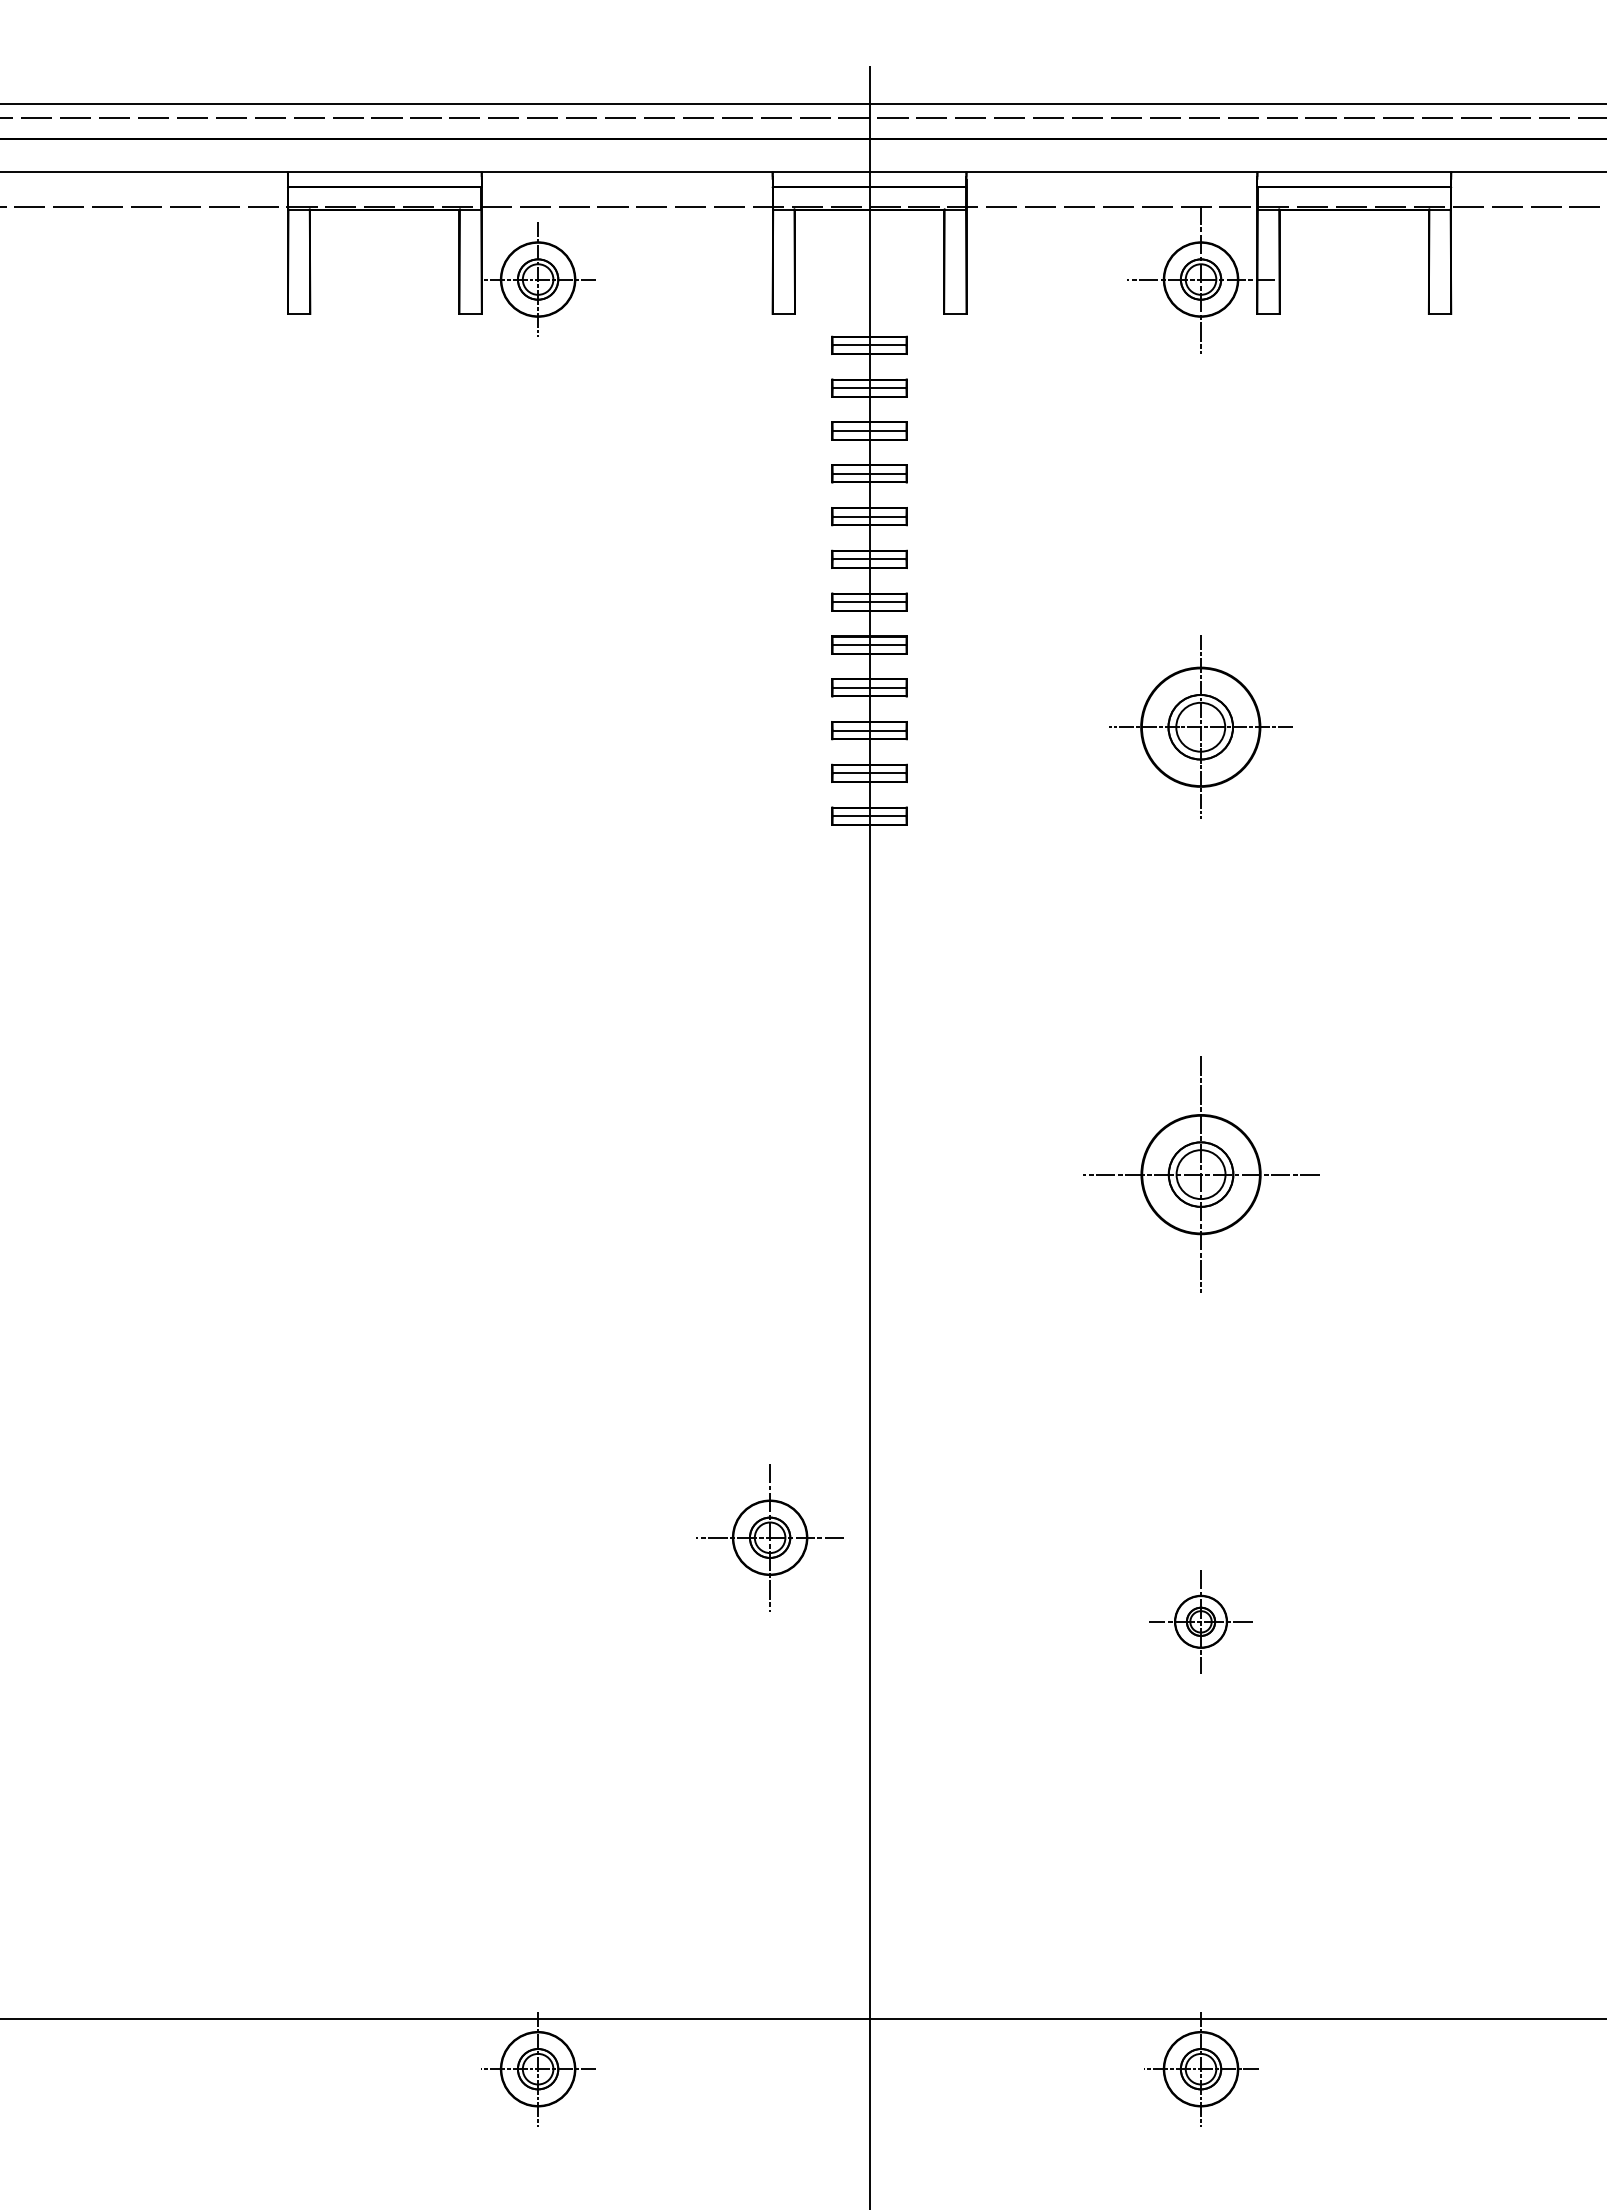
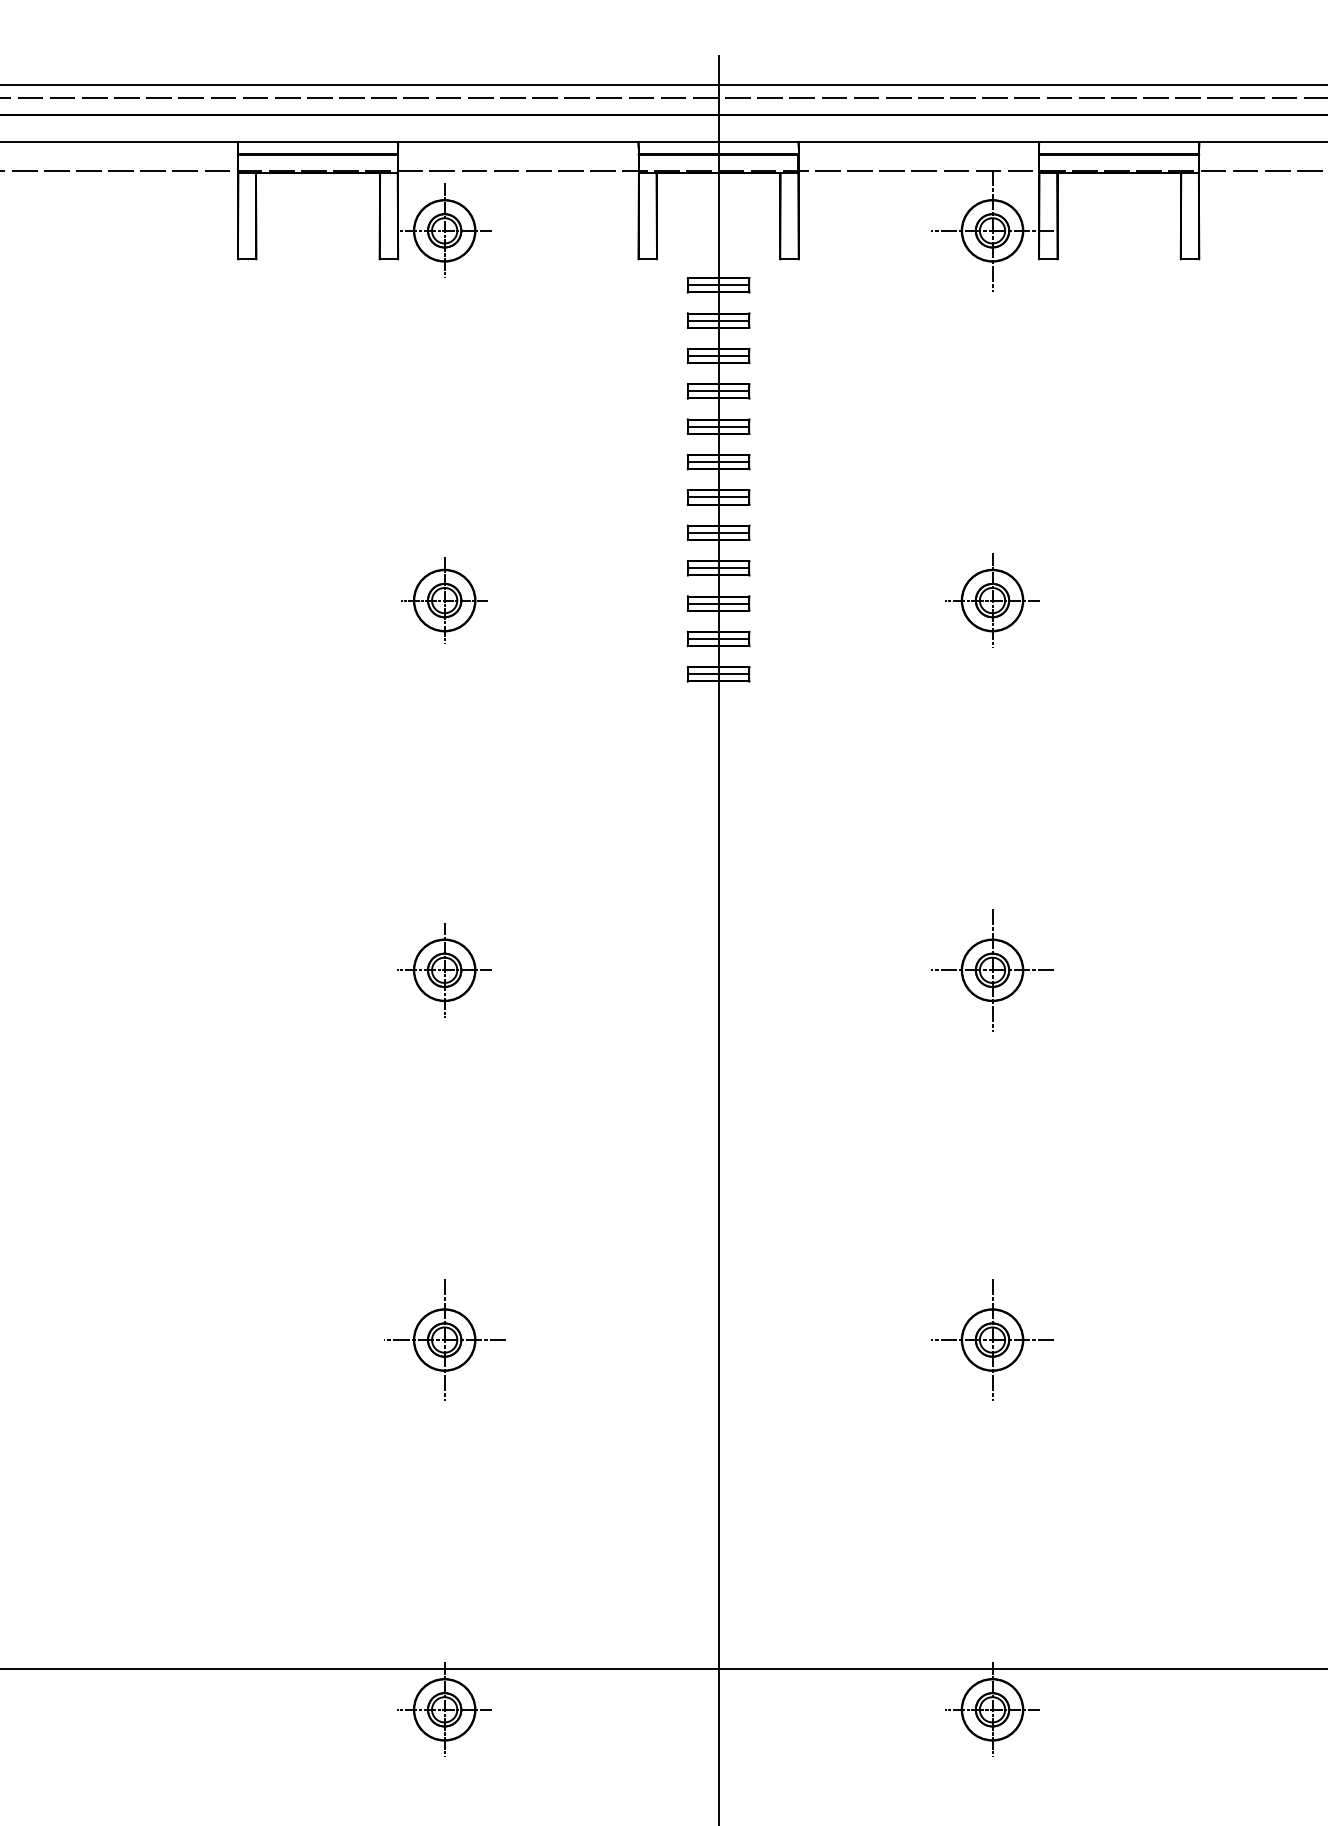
part: (538, 726) -> (445, 600), added
part: (1201, 726) -> (992, 600), size x0.62
part: (1200, 1173) -> (992, 969), size x0.62
part: (538, 1174) -> (445, 970), added
part: (769, 1537) -> (444, 1339), moved
part: (1200, 1621) -> (992, 1339), size x1.43

